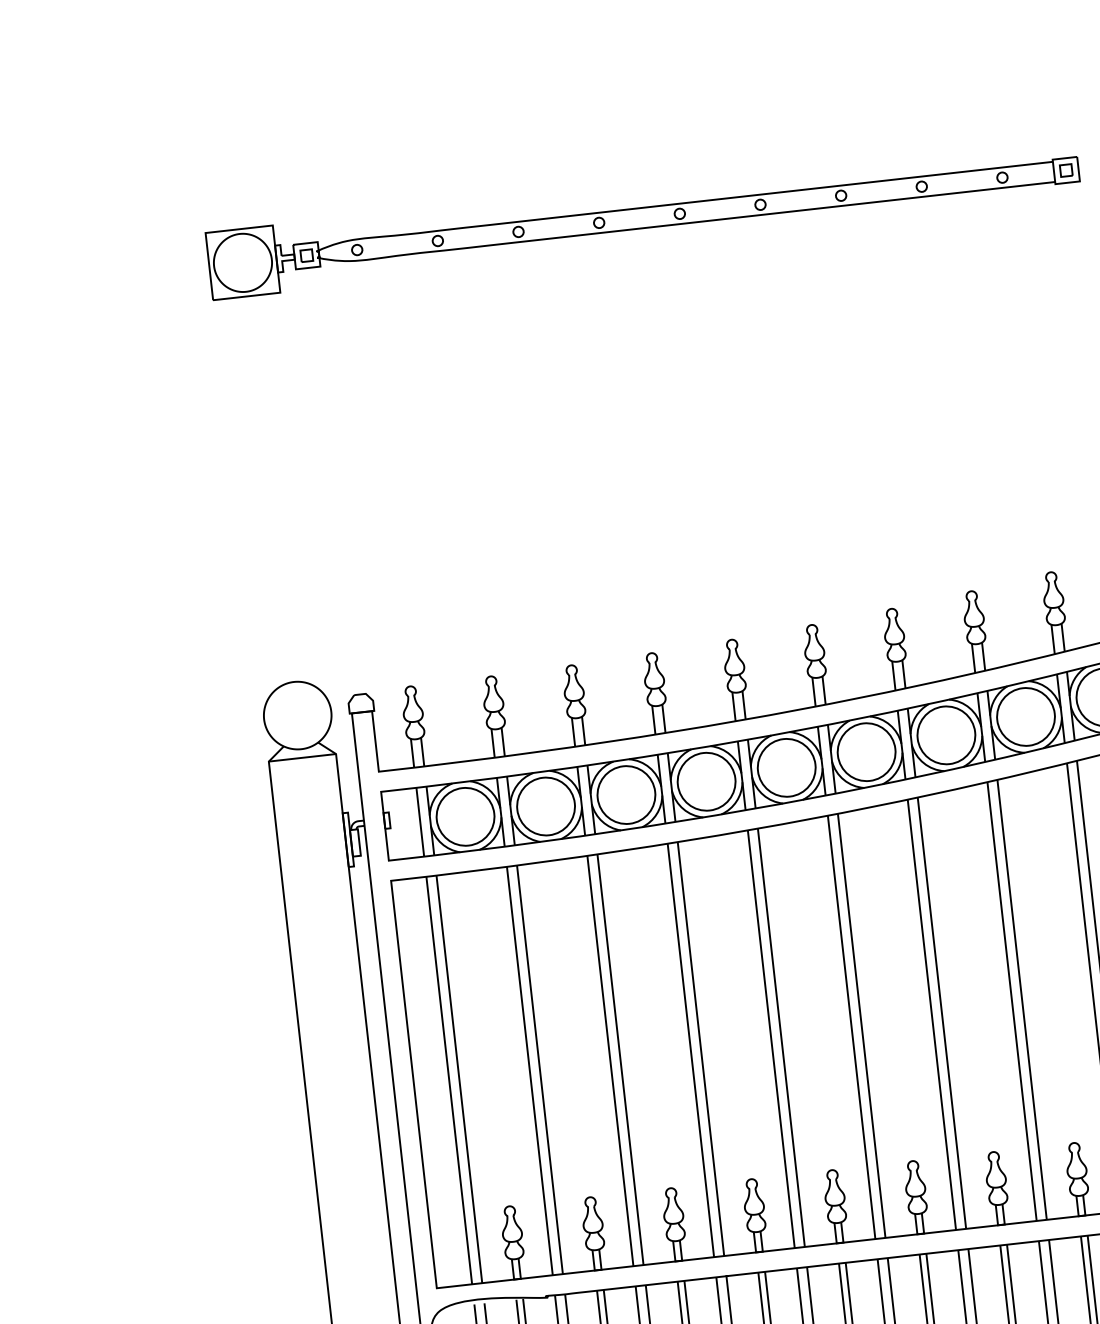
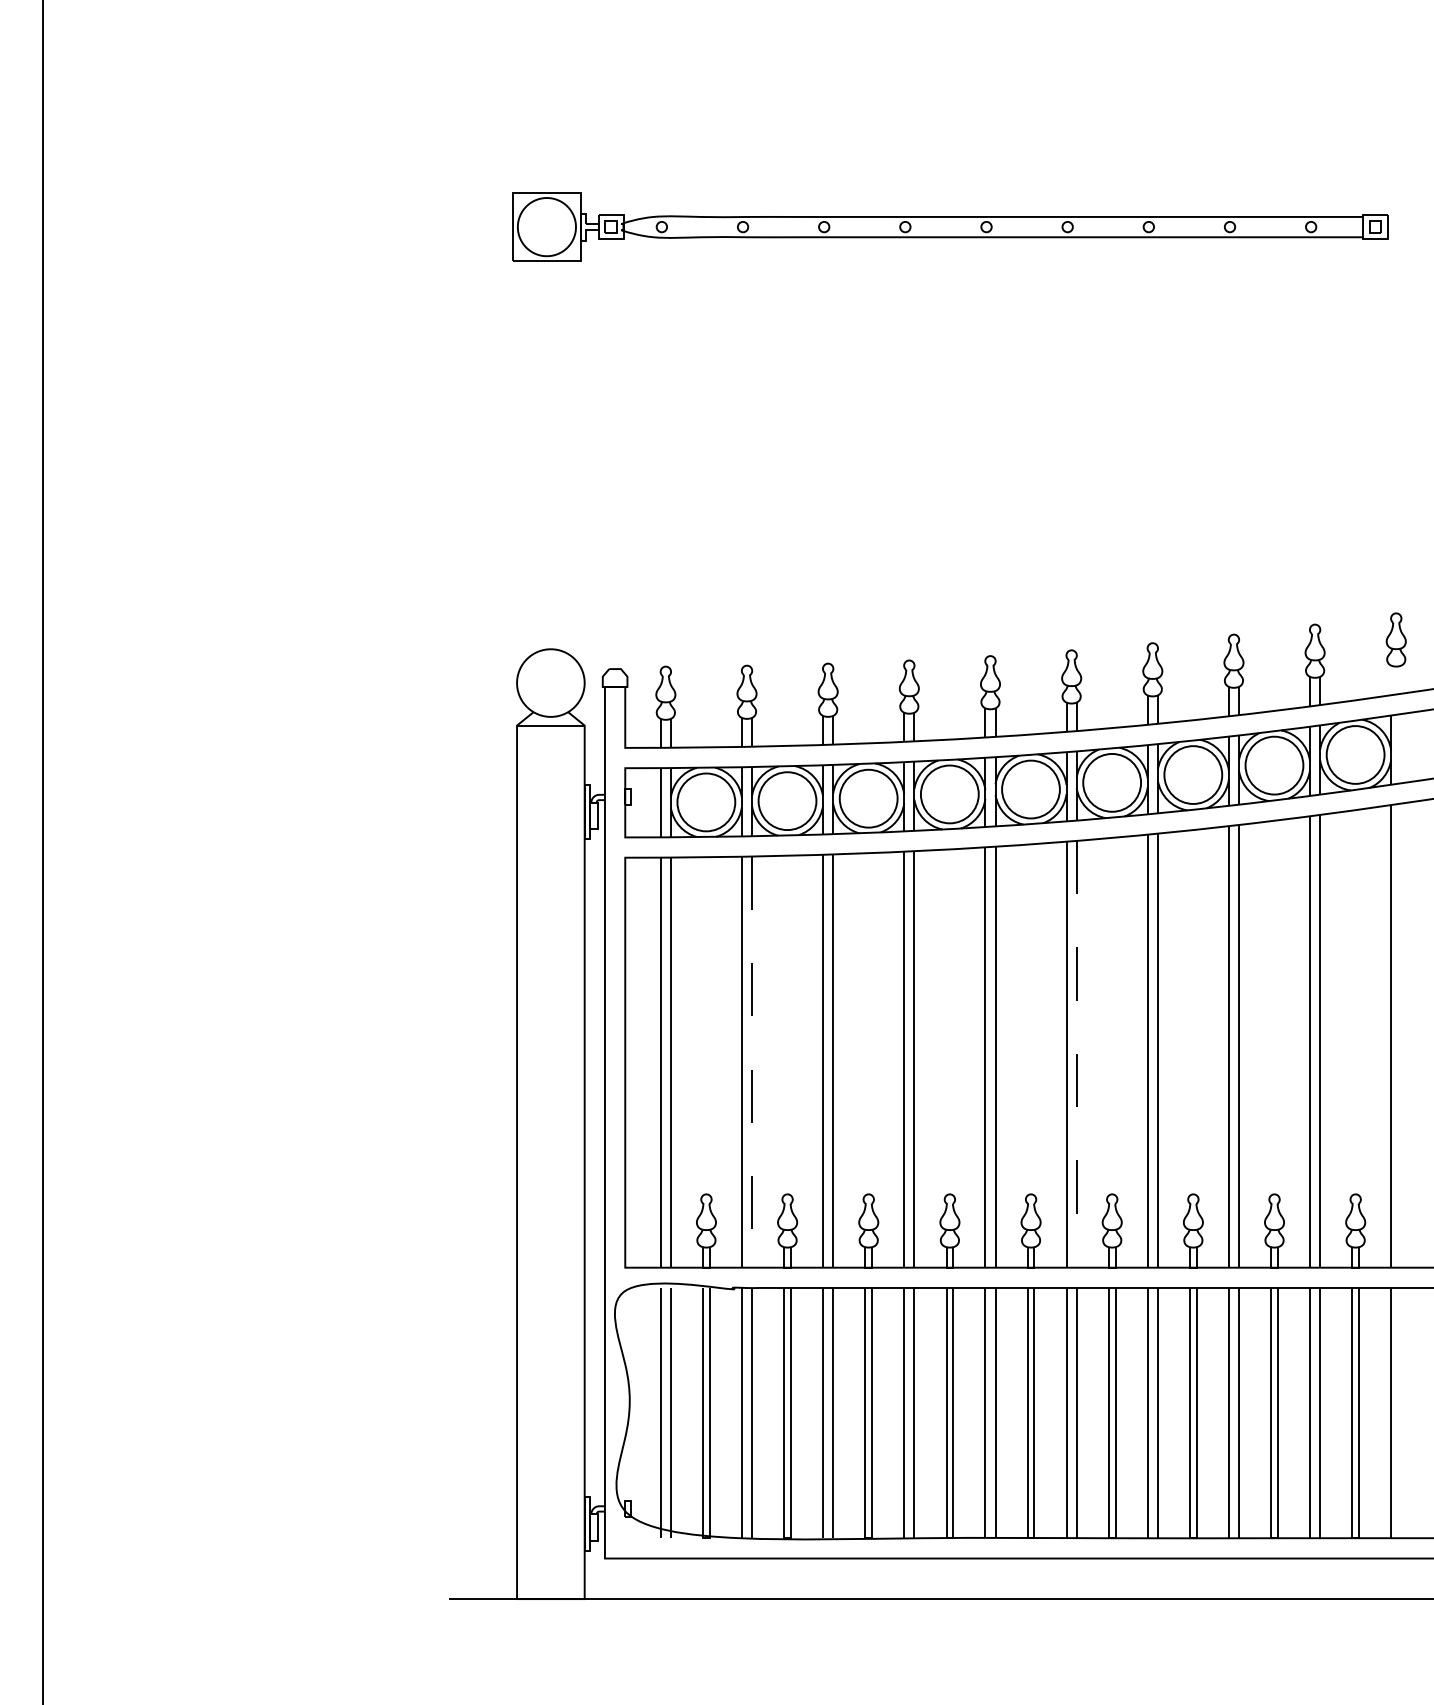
line: (861, 1026) -> (1076, 1054), solid -> dashed
line: (540, 1070) -> (752, 1062), solid -> dashed

